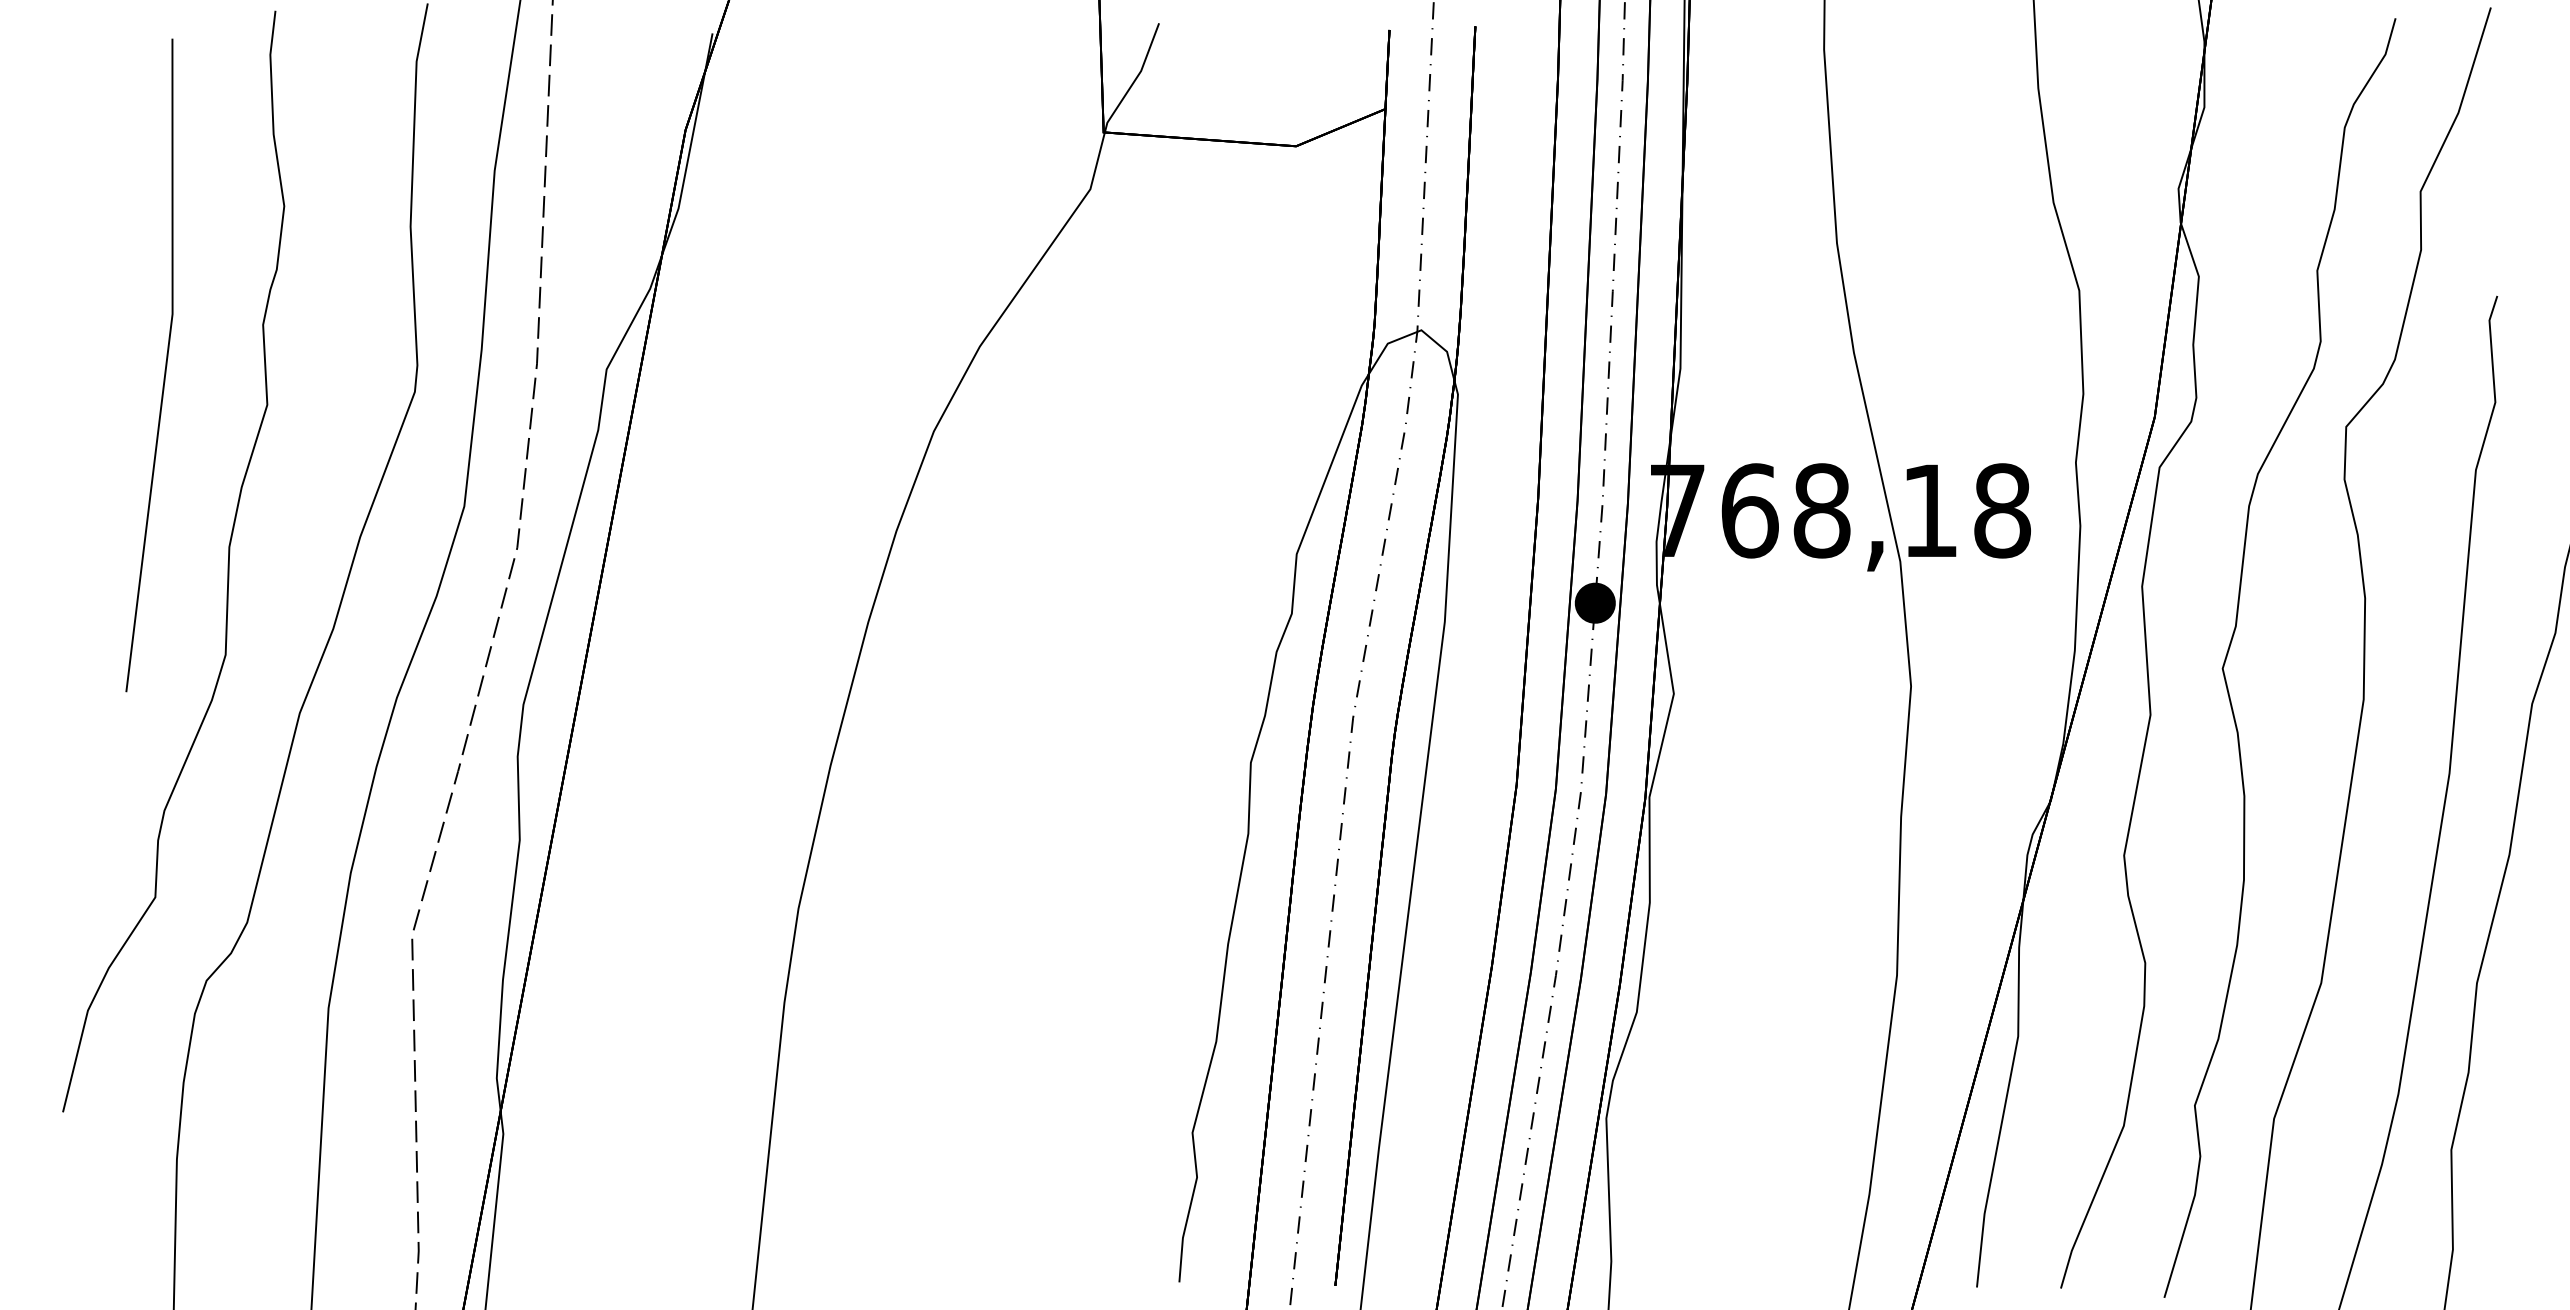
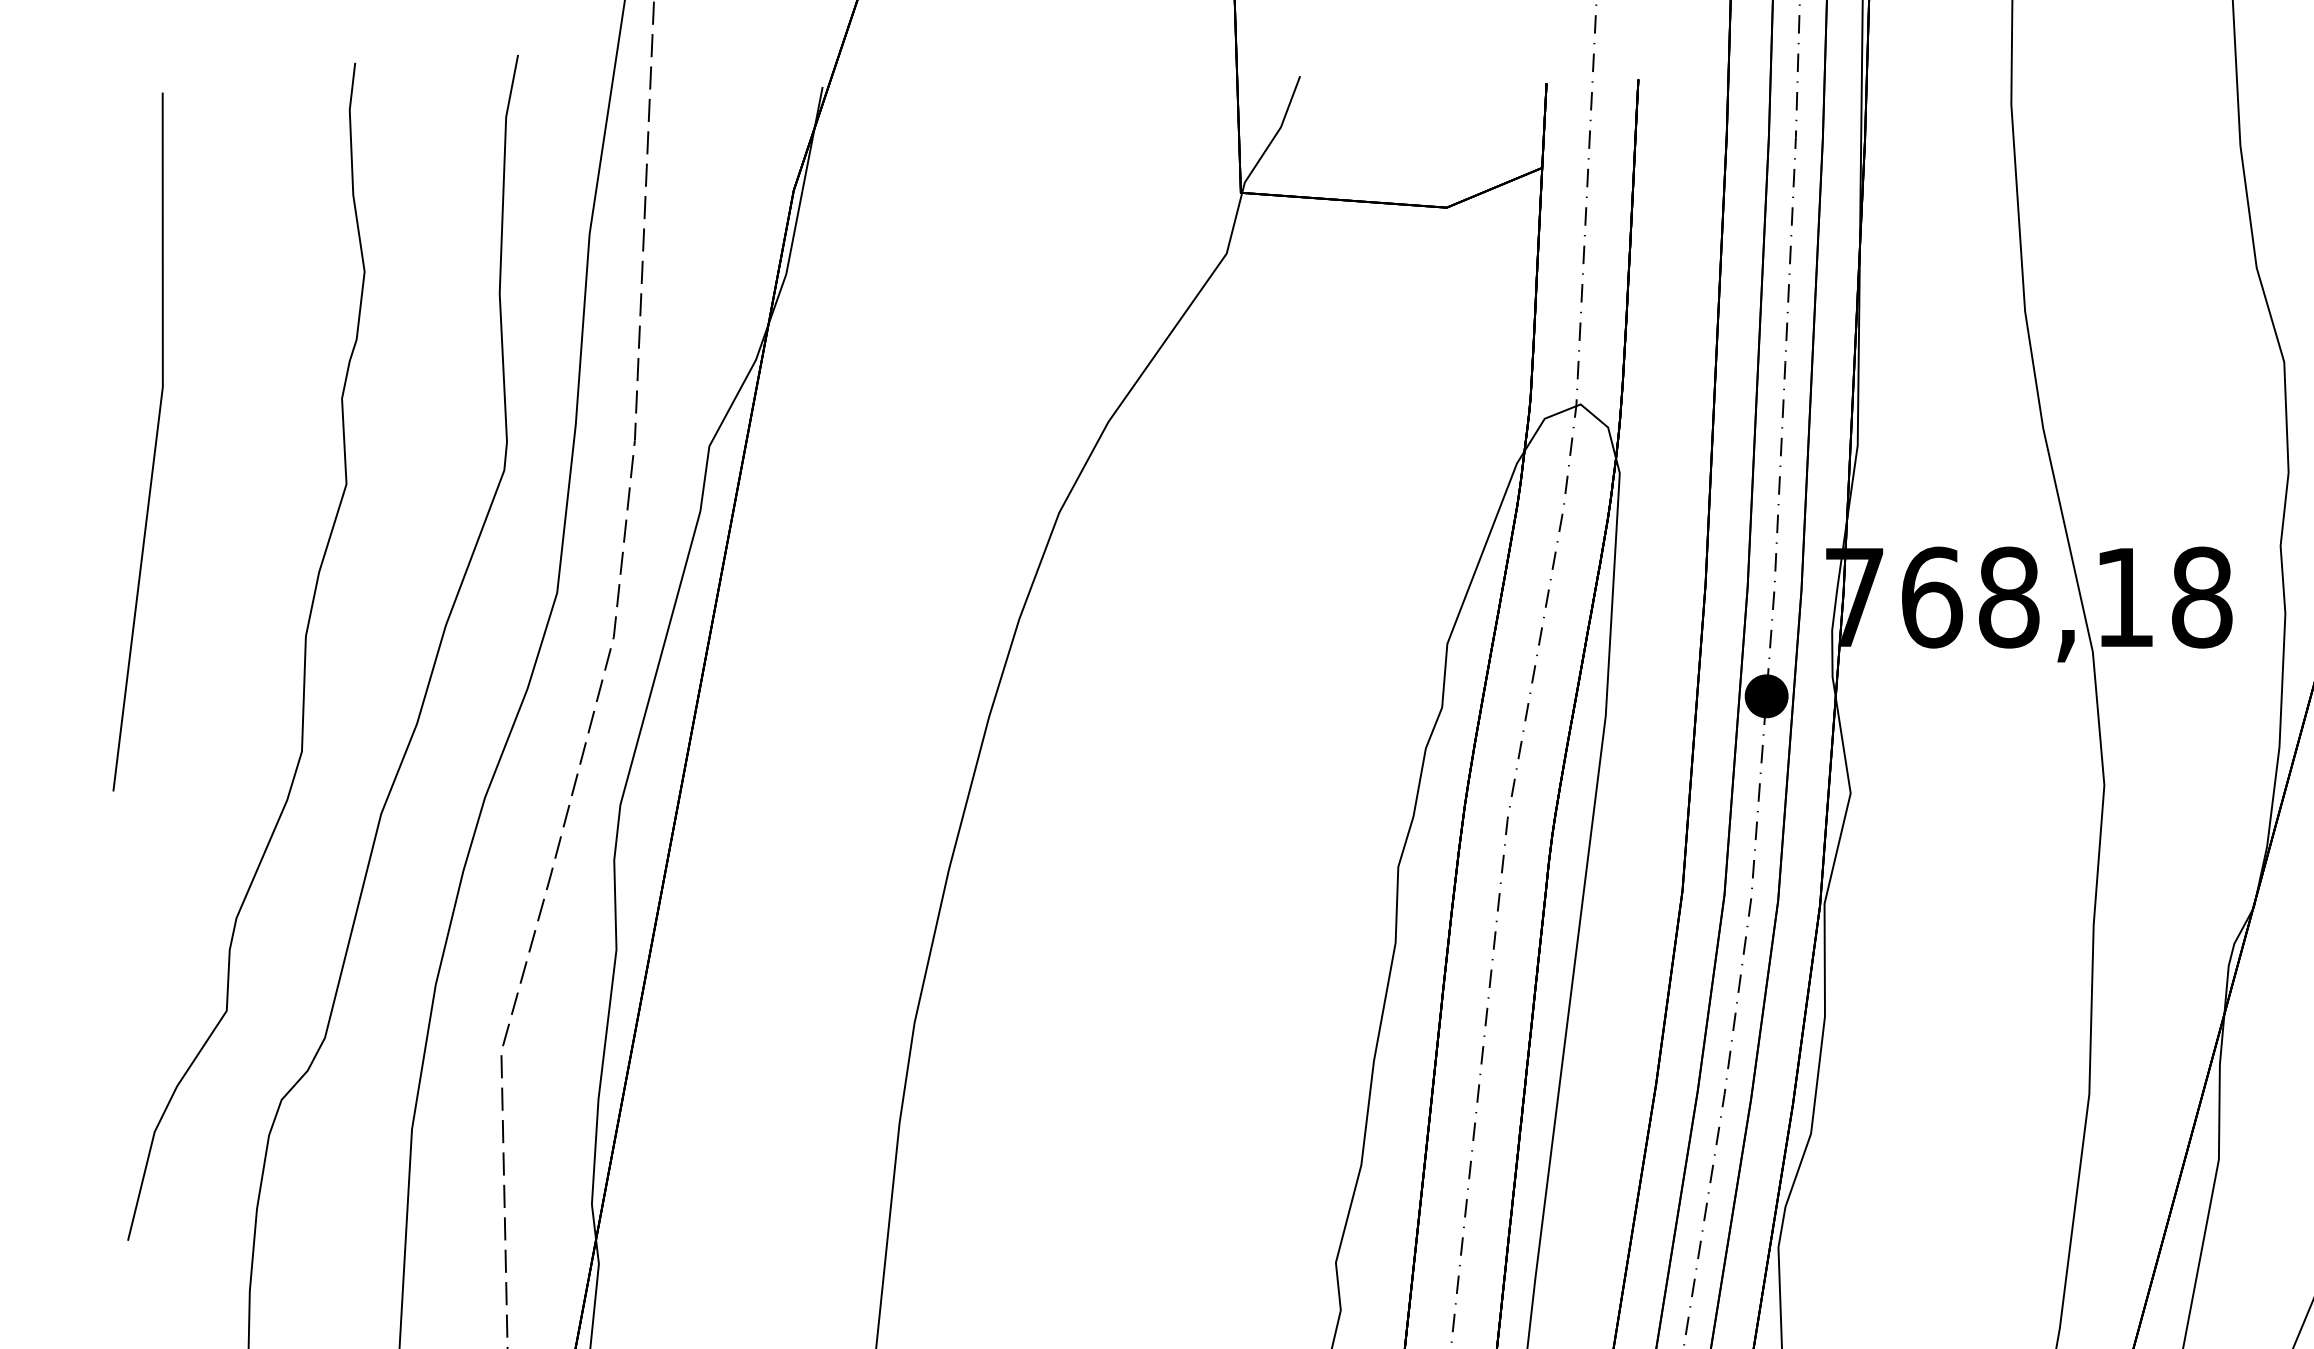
line: (164, 369) -> (154, 446), moved

